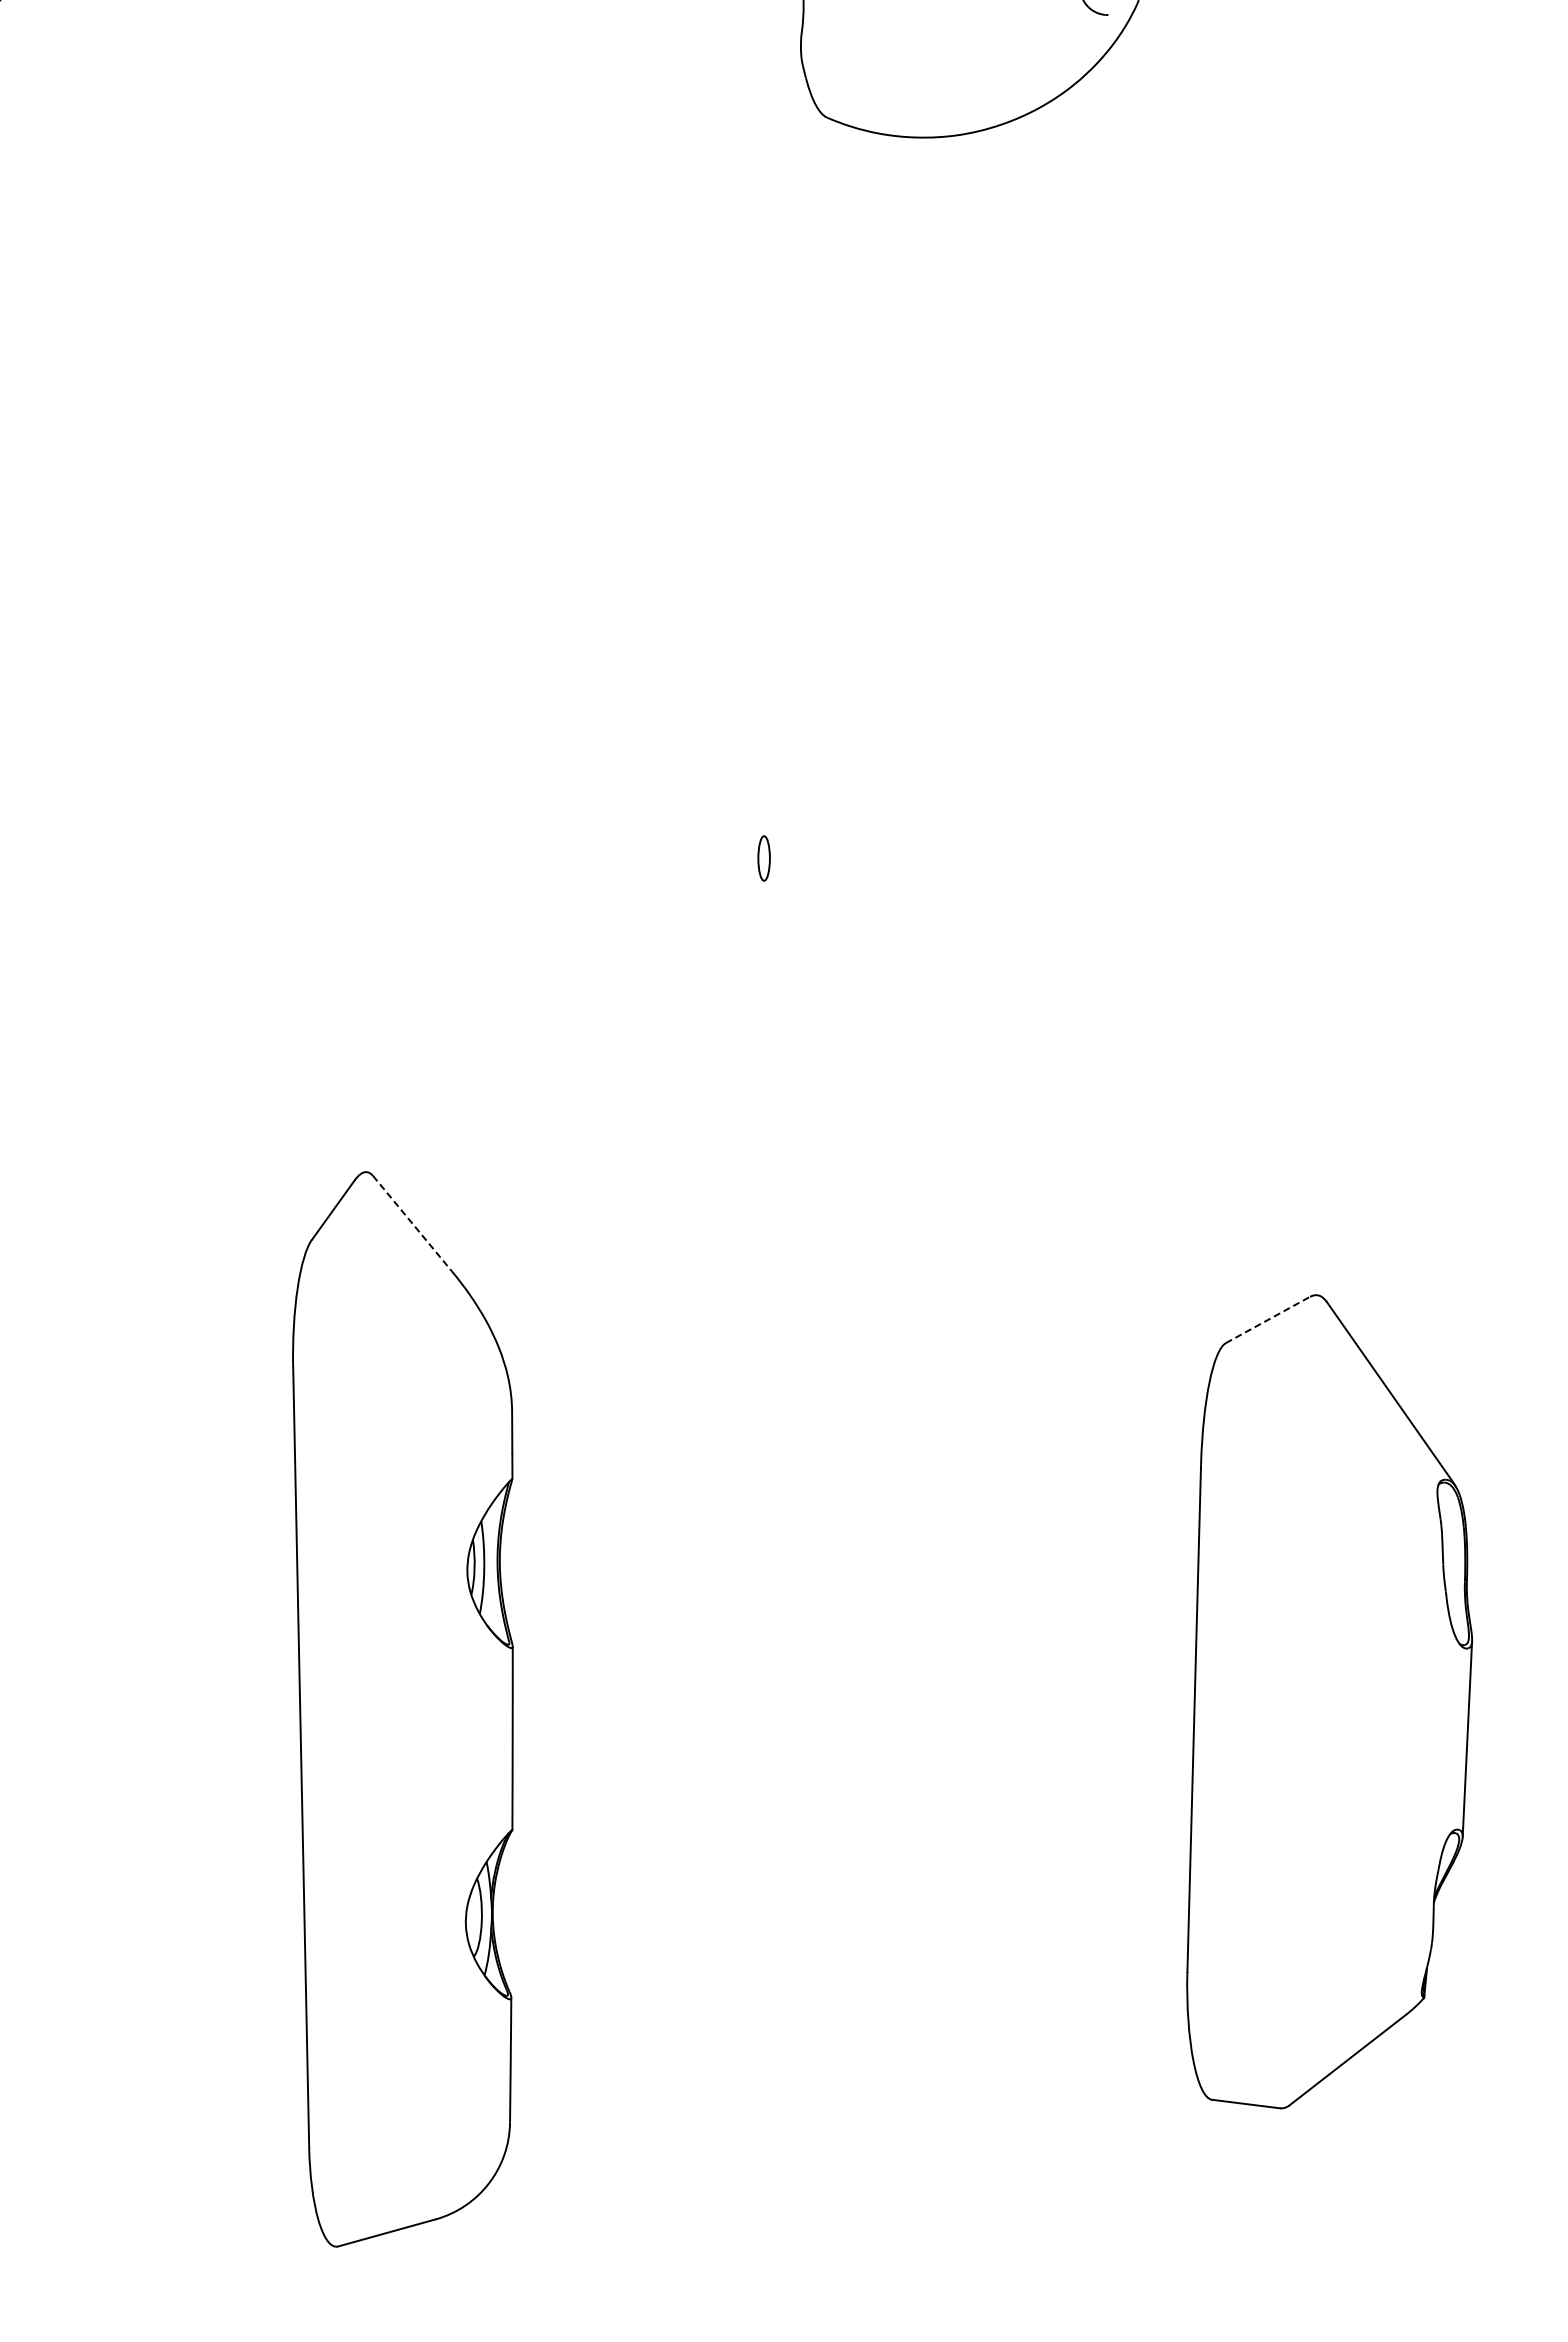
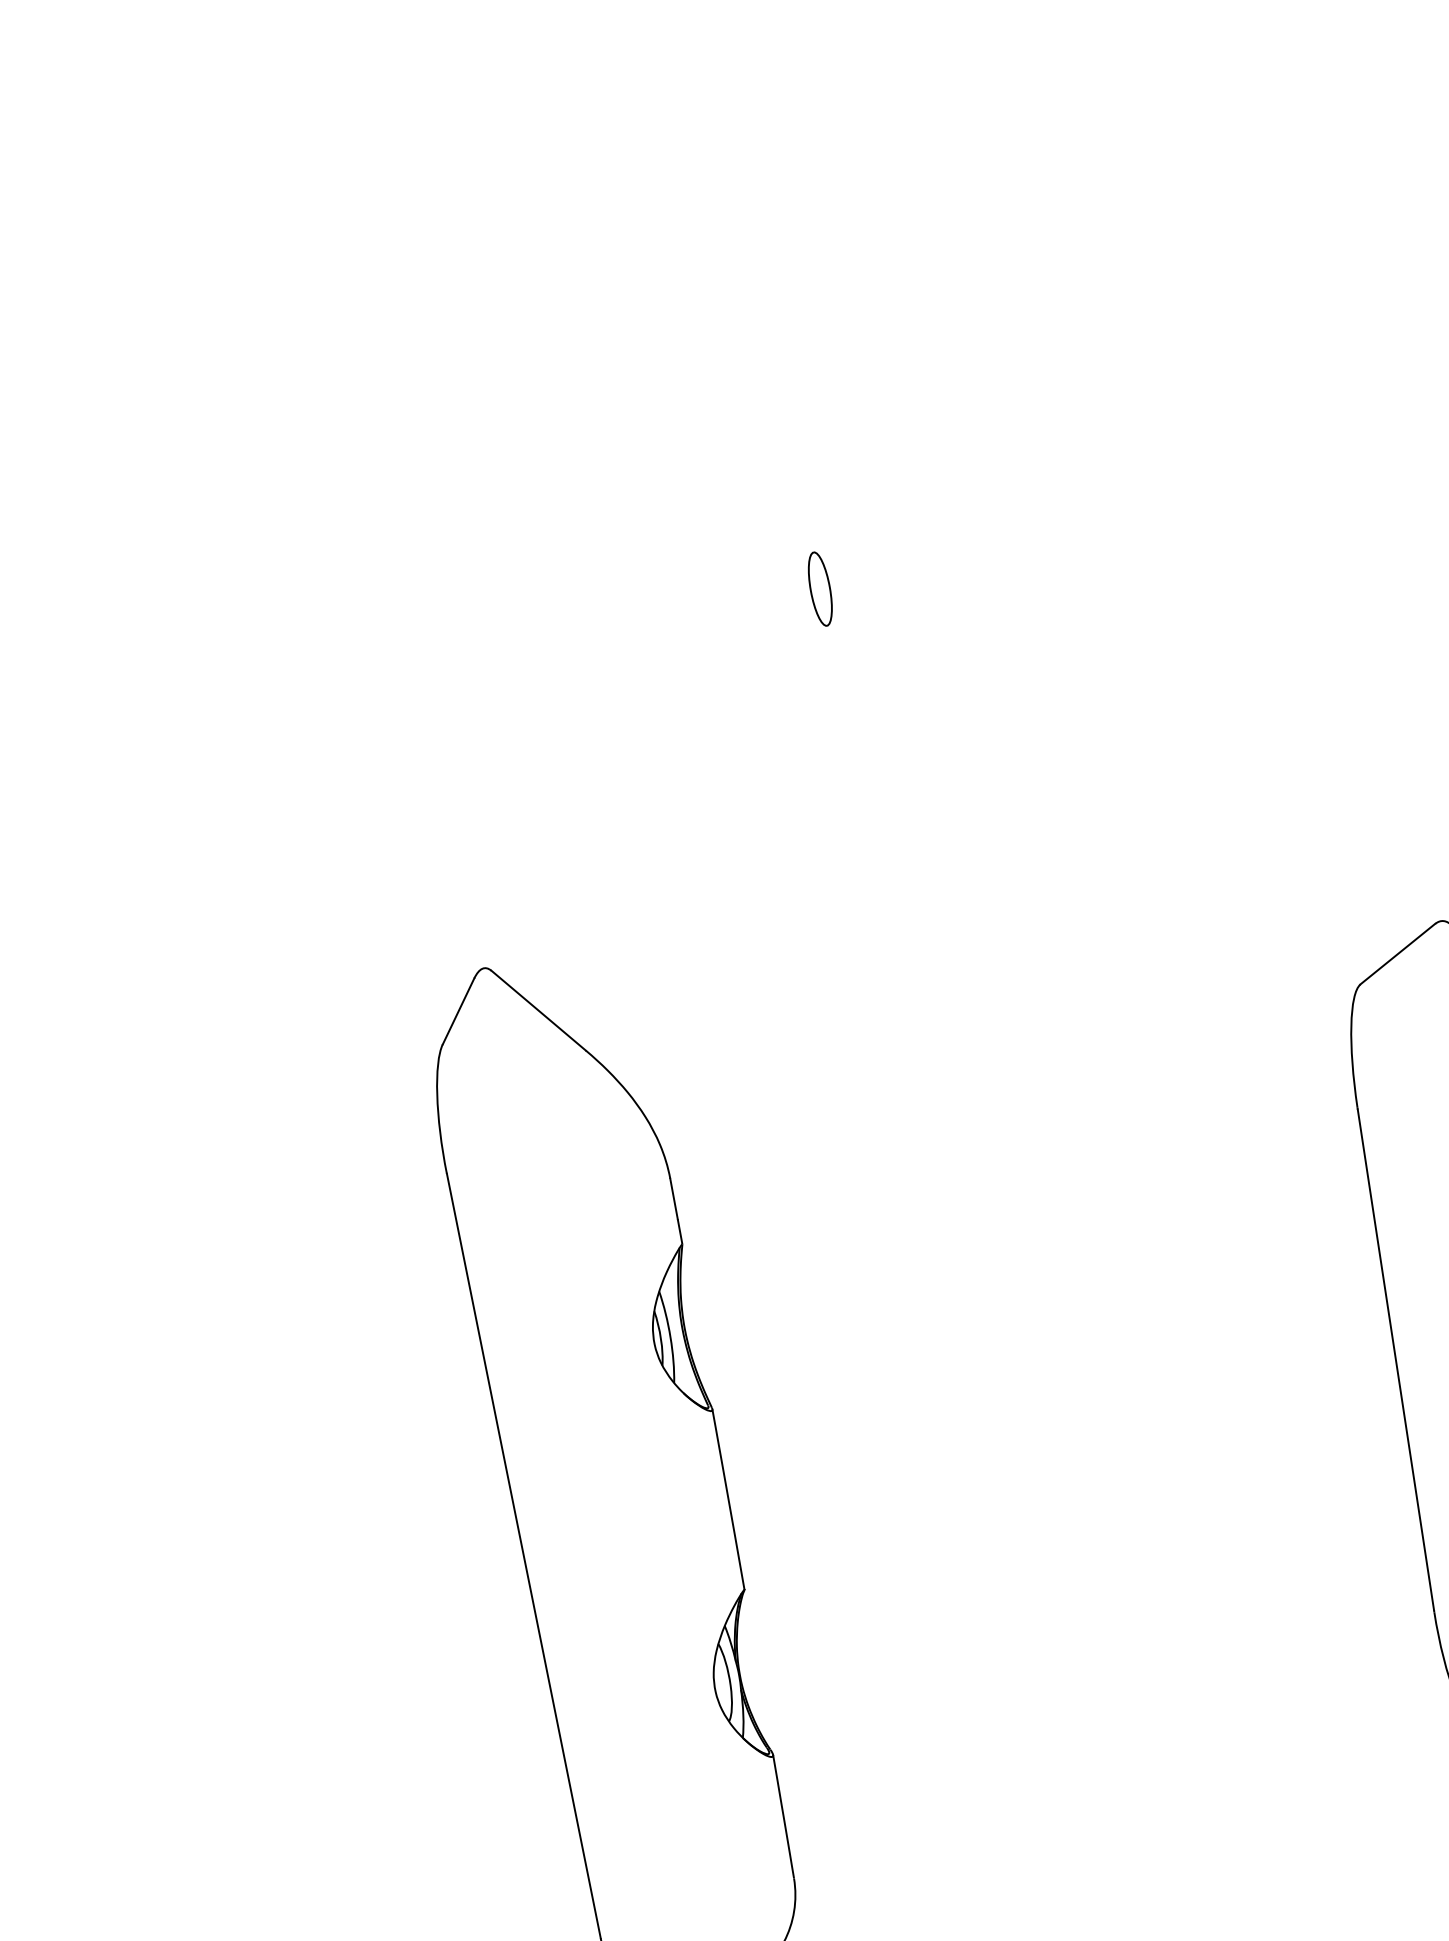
part: (763, 858) -> (819, 589), size x1.67
line: (412, 1223) -> (538, 1010), dashed -> solid
line: (1268, 1319) -> (1398, 953), dashed -> solid

